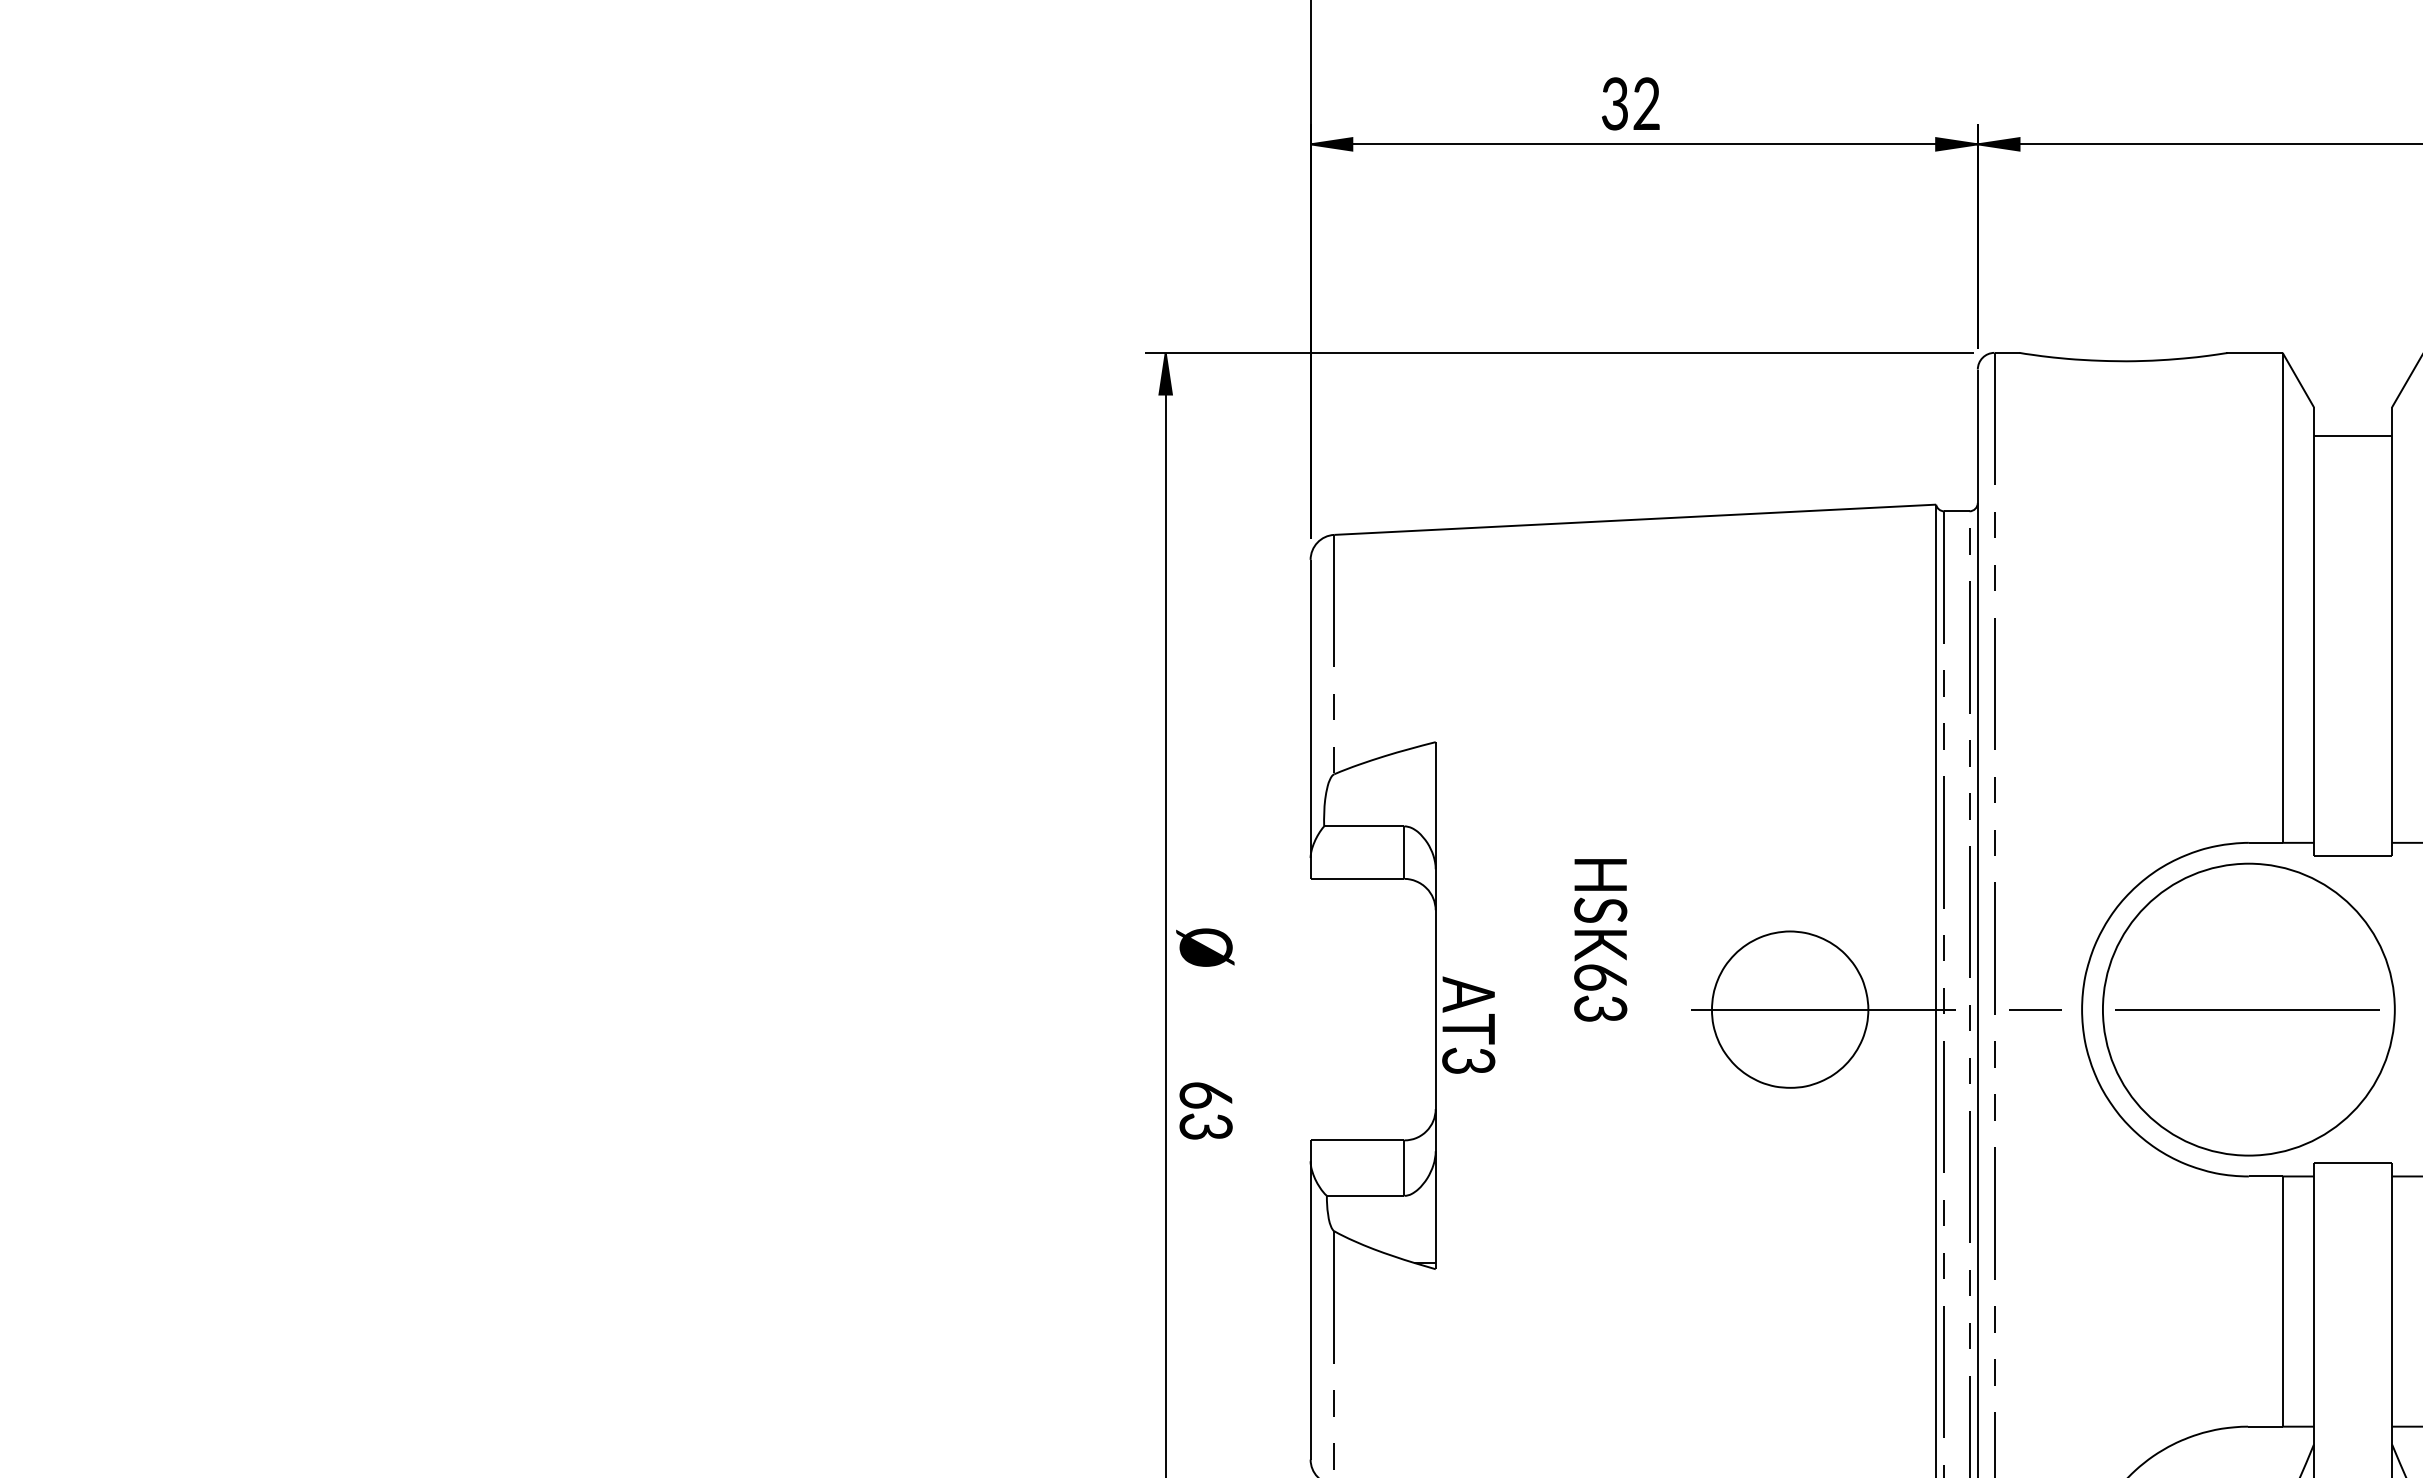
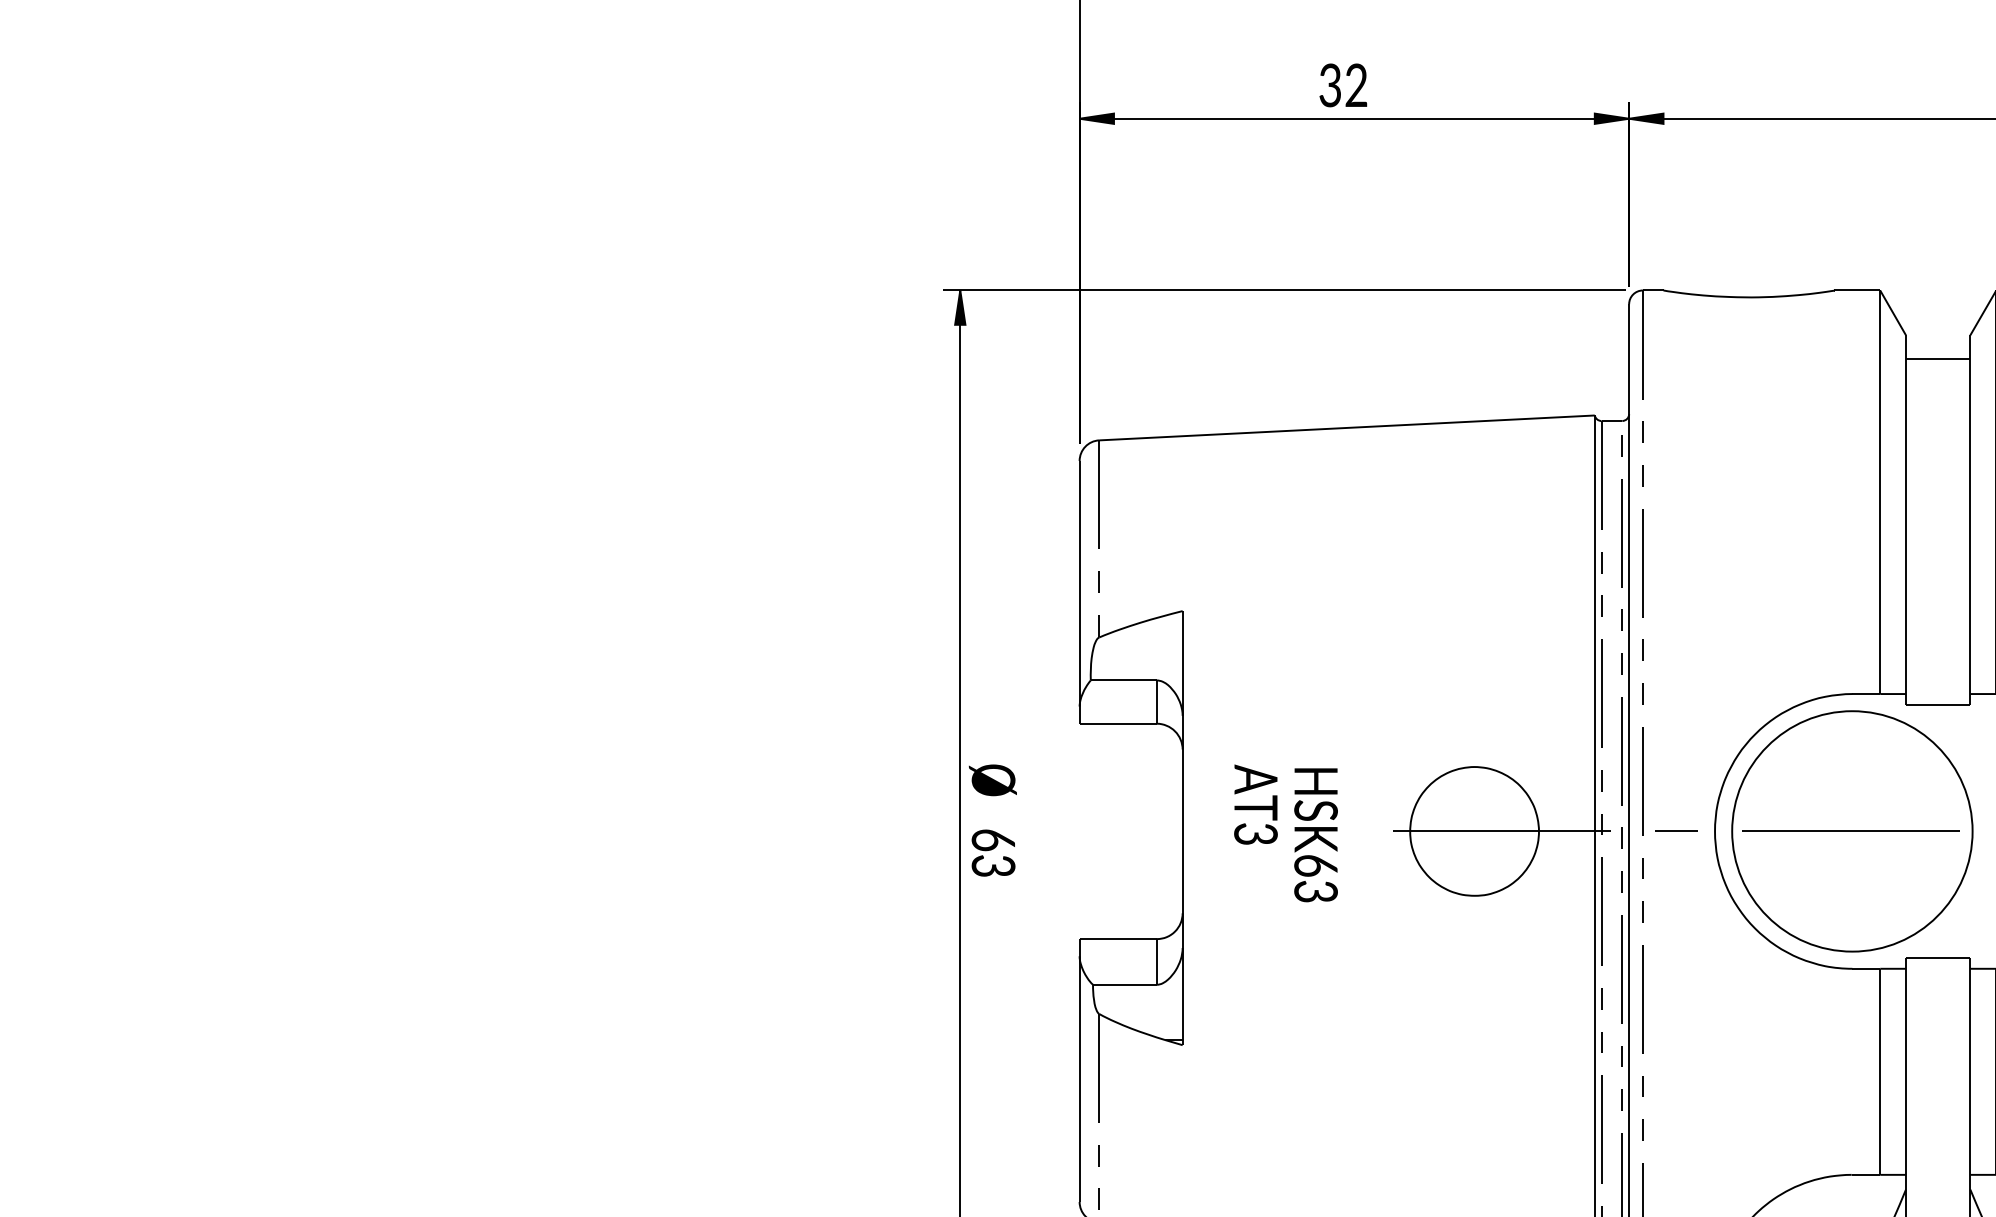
text: (1600, 940) -> (1315, 835), moved
text: (1468, 1024) -> (1255, 804), moved
text: (1205, 1110) -> (993, 852), moved

